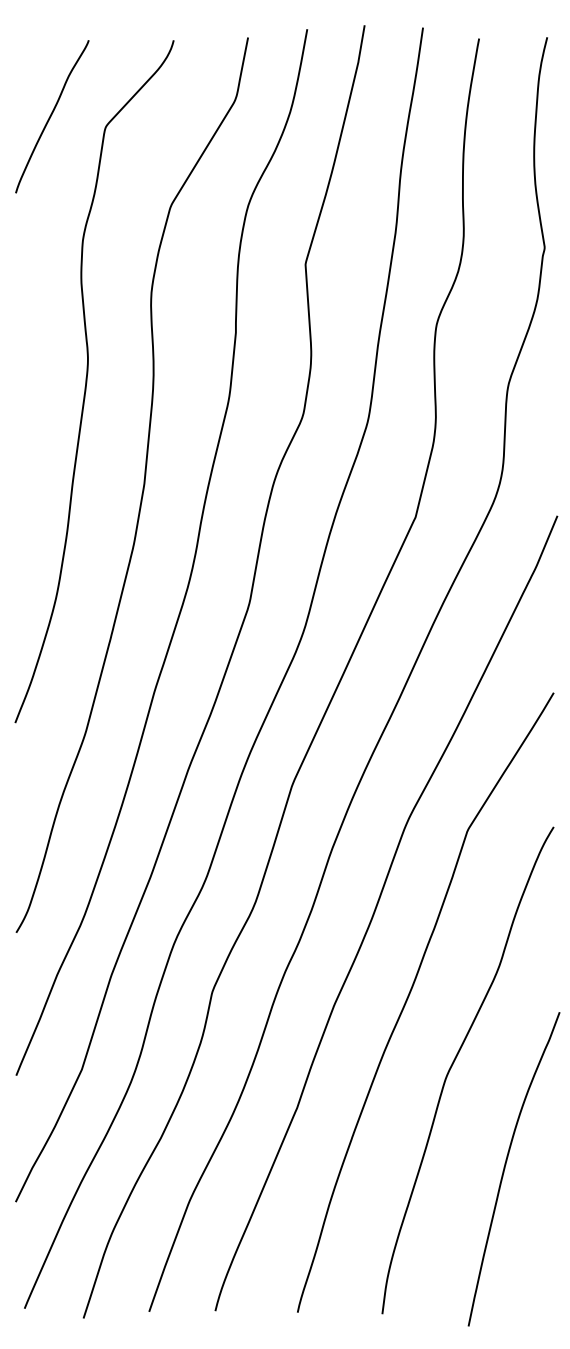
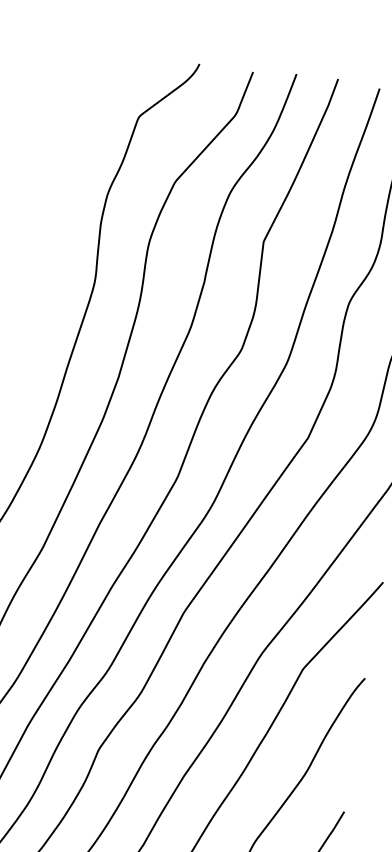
curve: (51, 116) -> (101, 101), removed

